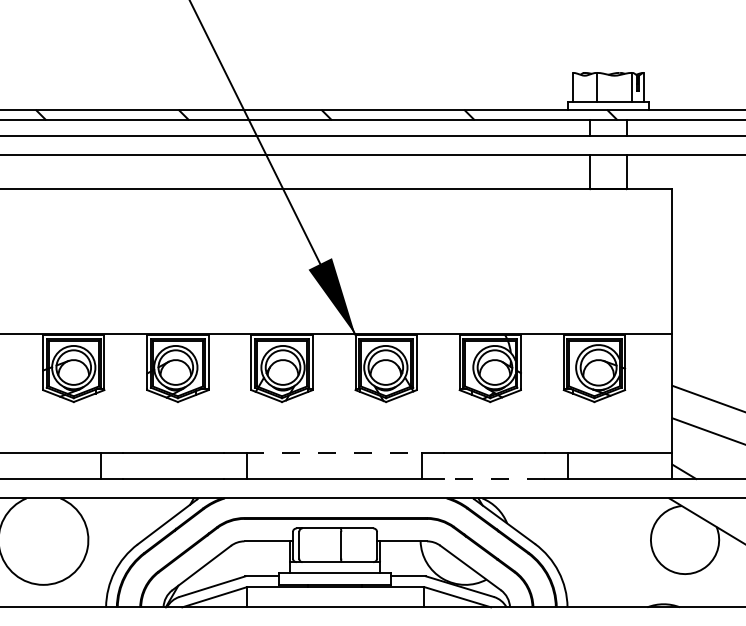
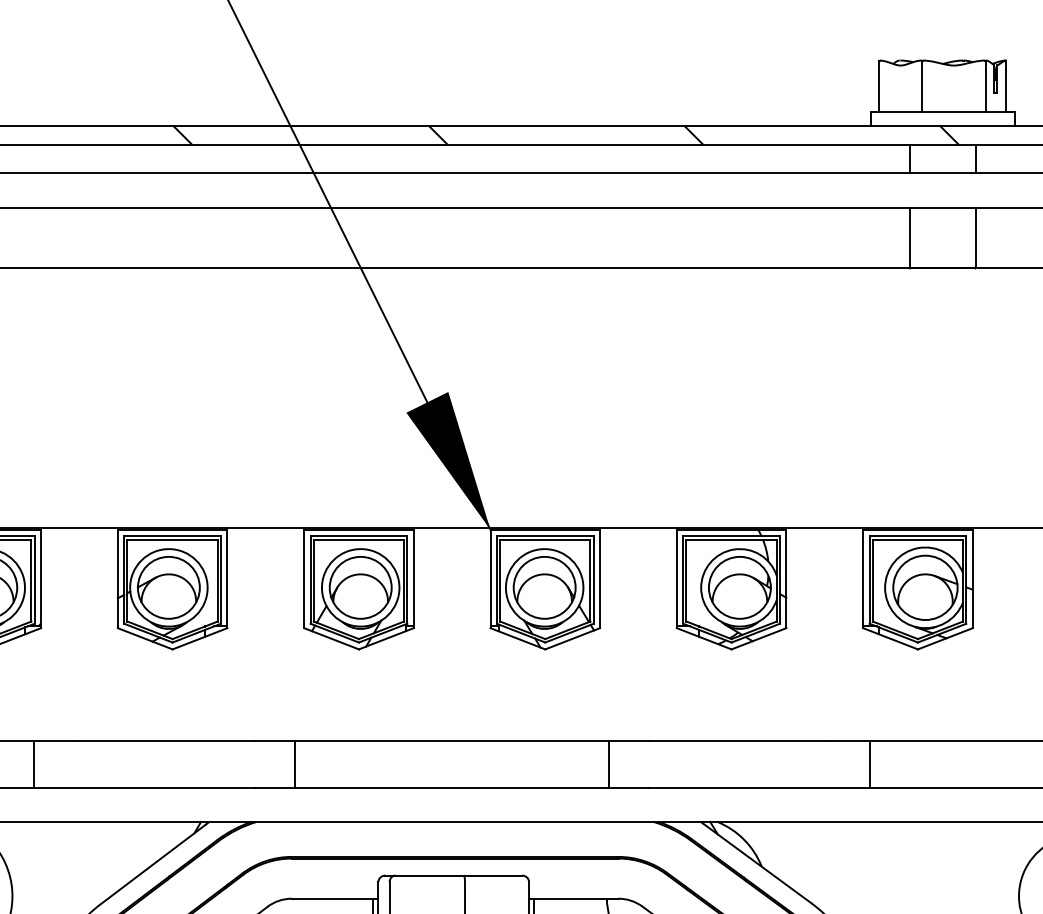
line: (334, 453) -> (452, 741), dashed -> solid
line: (494, 479) -> (739, 788), dashed -> solid

